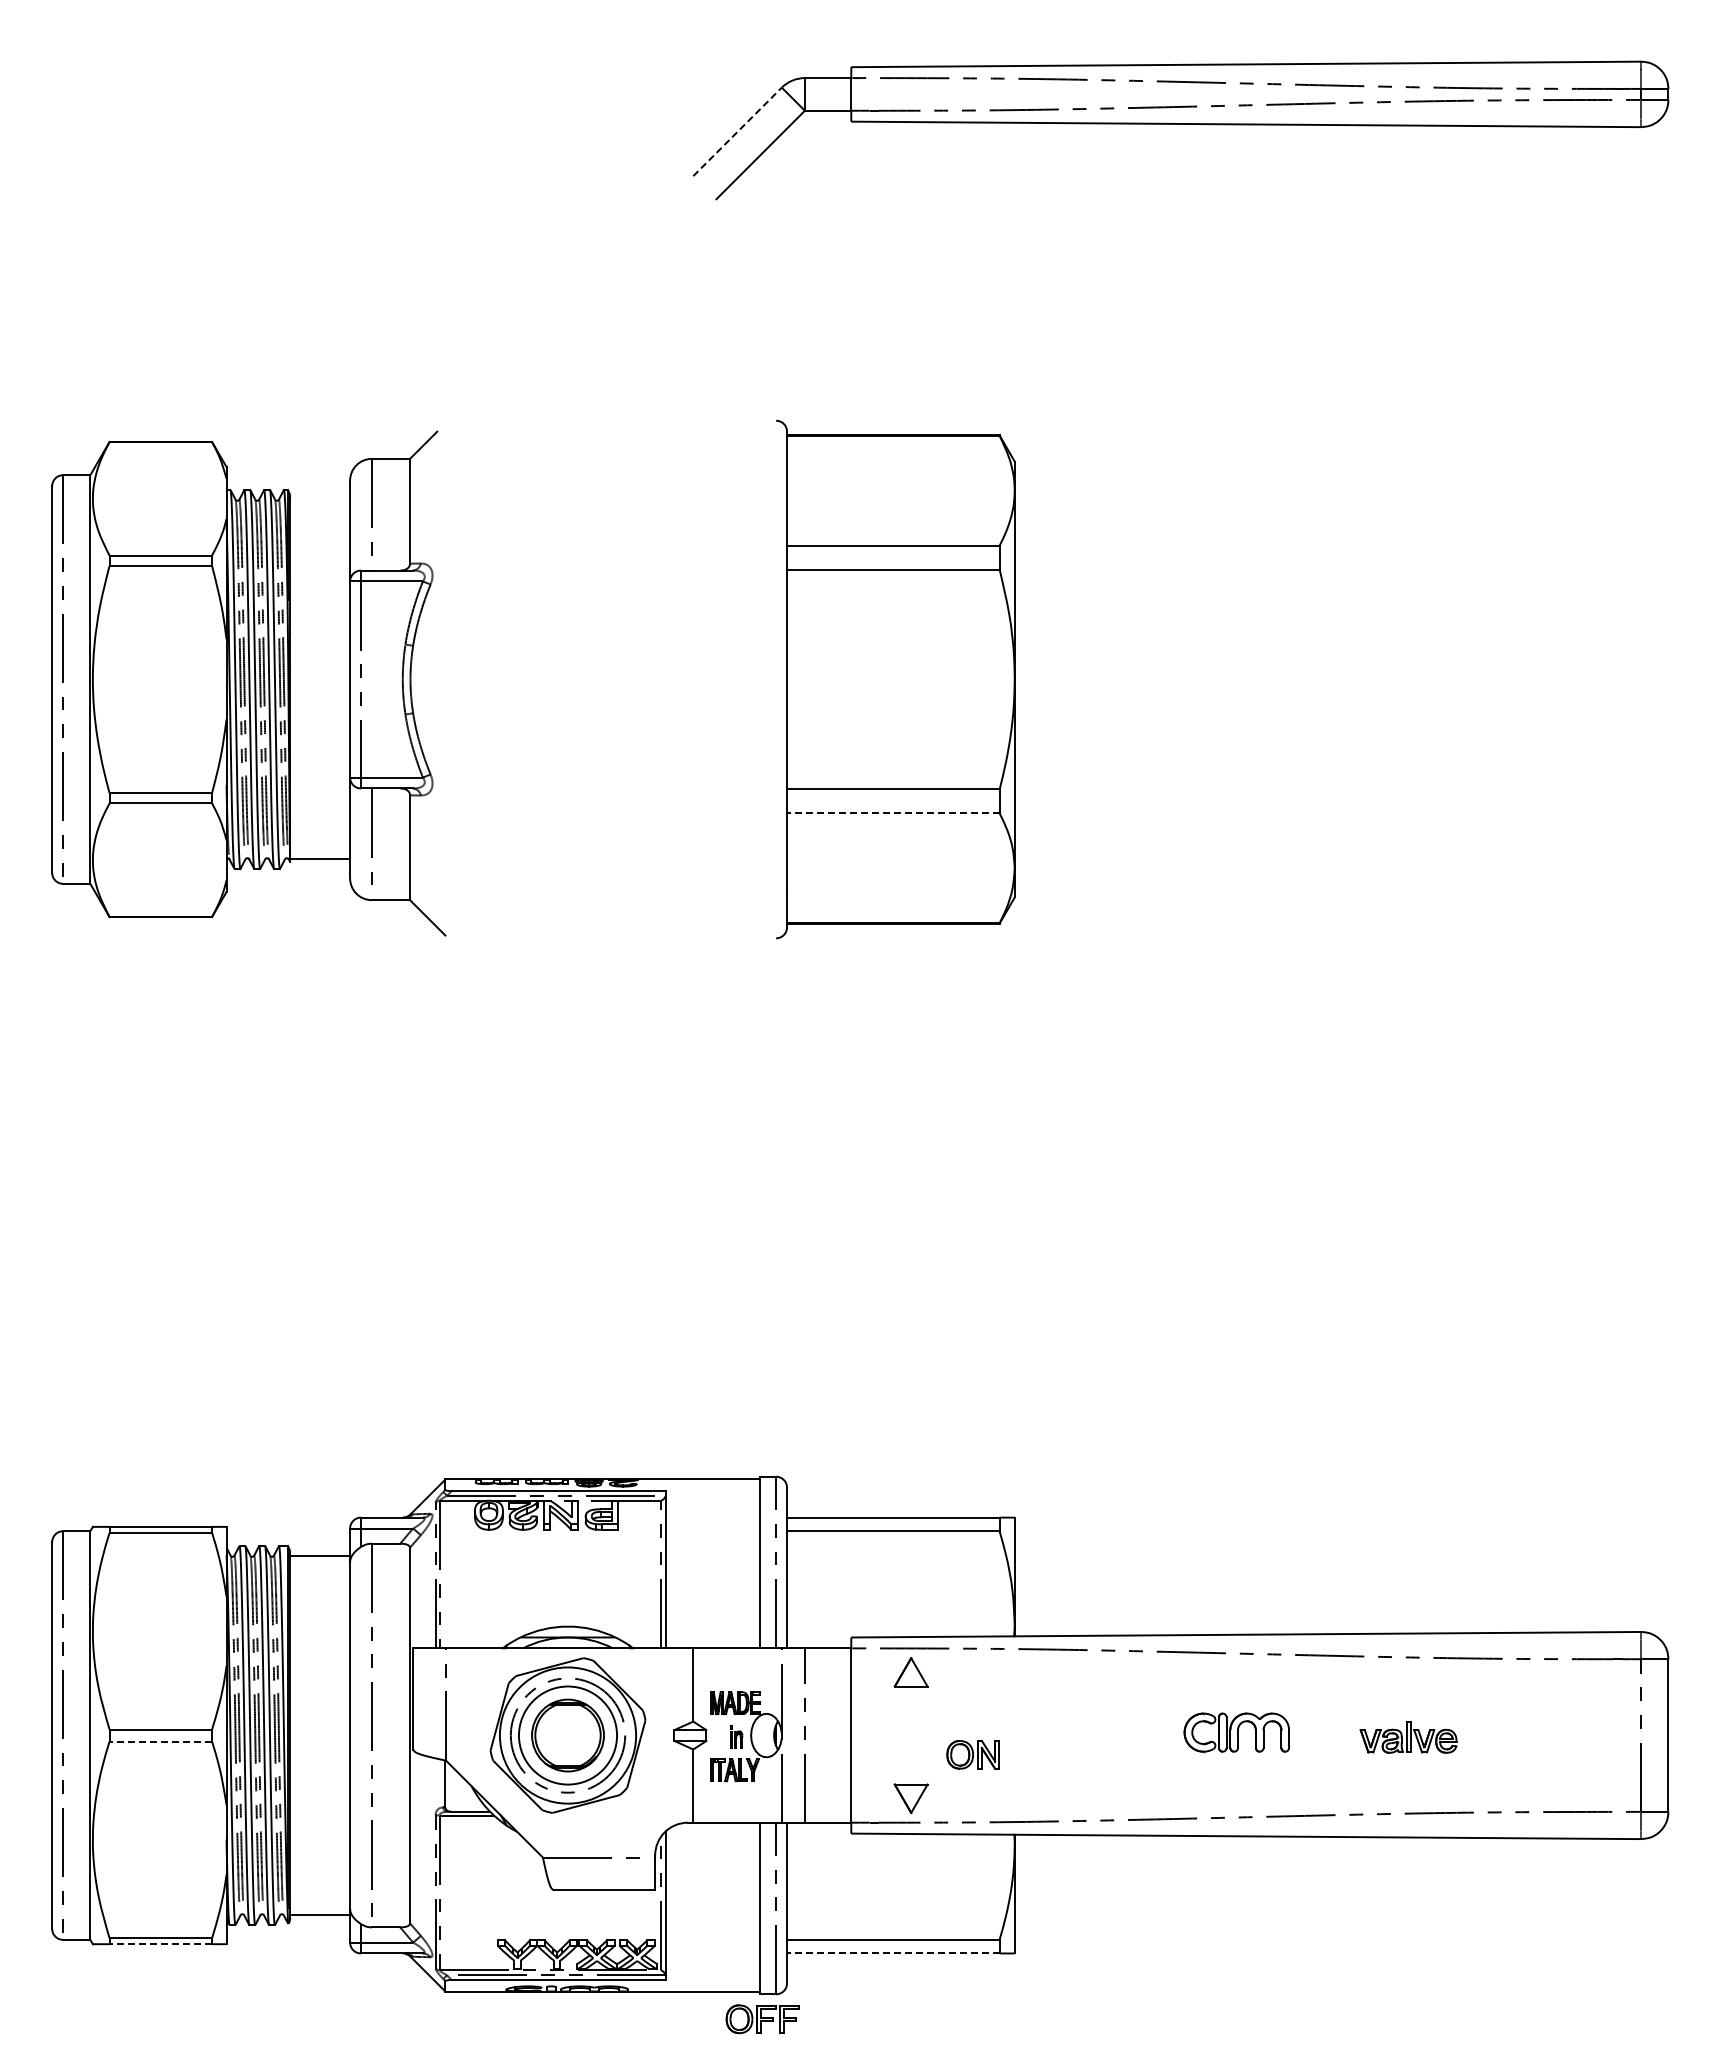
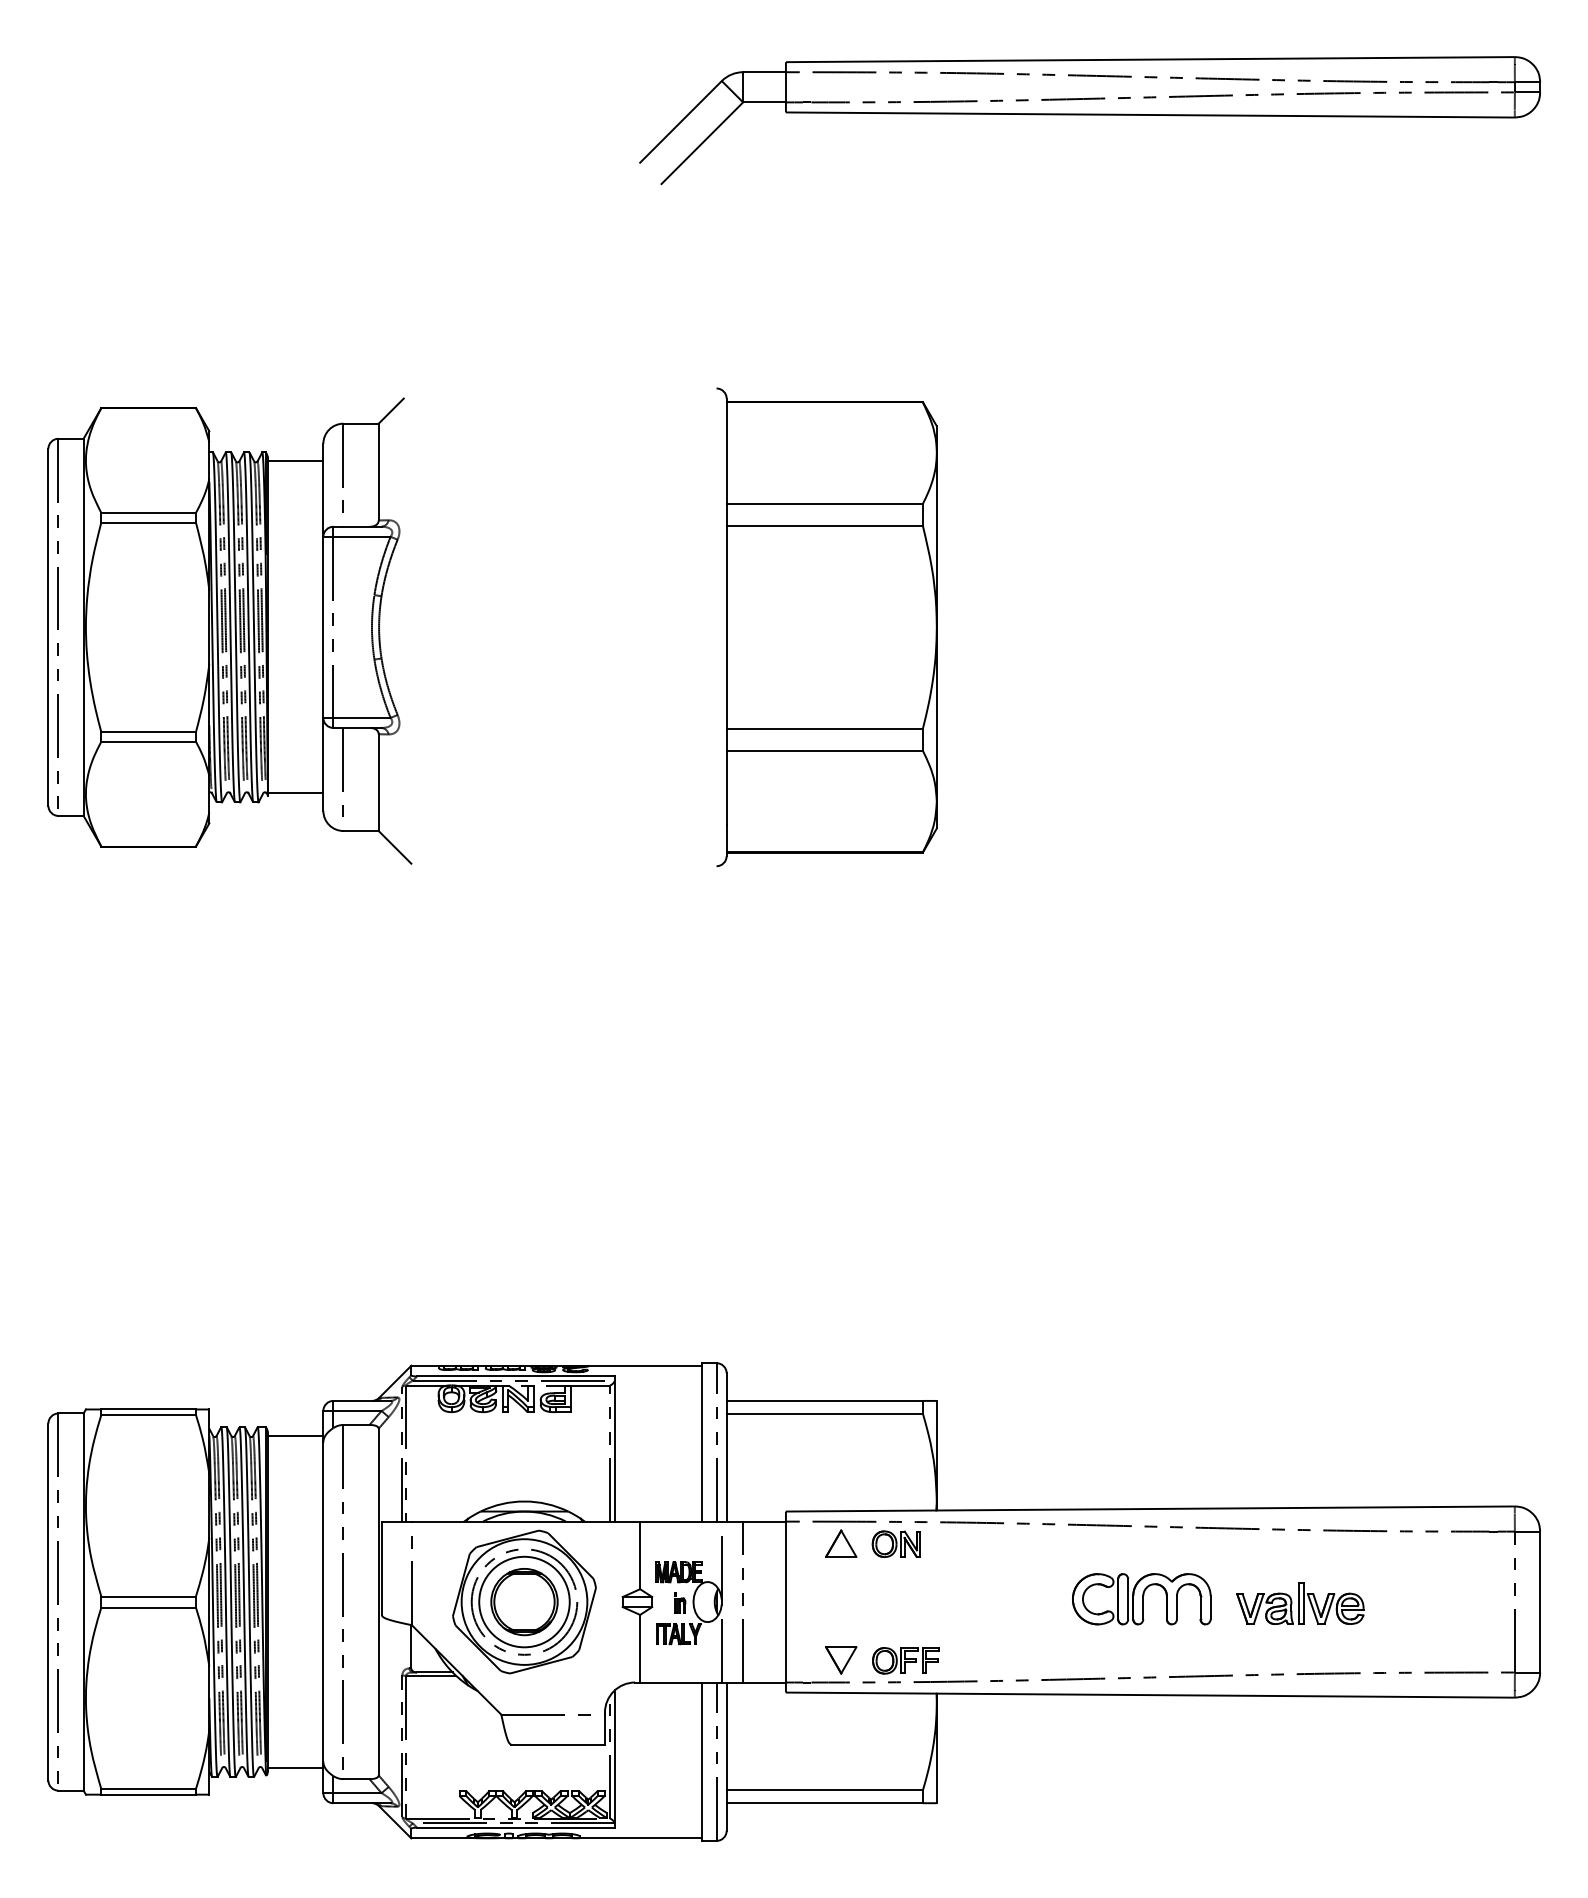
line: (737, 131) -> (680, 121), dashed -> solid
line: (320, 499) -> (296, 461), added
line: (892, 813) -> (823, 751), dashed -> solid
part: (1236, 1732) -> (1141, 1599), size x1.43
part: (1408, 1737) -> (1300, 1603), size x1.43
line: (160, 1741) -> (148, 1607), dashed -> solid
part: (972, 1754) -> (895, 1543), moved
line: (160, 1944) -> (148, 1794), dashed -> solid
line: (892, 1953) -> (823, 1803), dashed -> solid
part: (762, 2019) -> (906, 1661), moved

